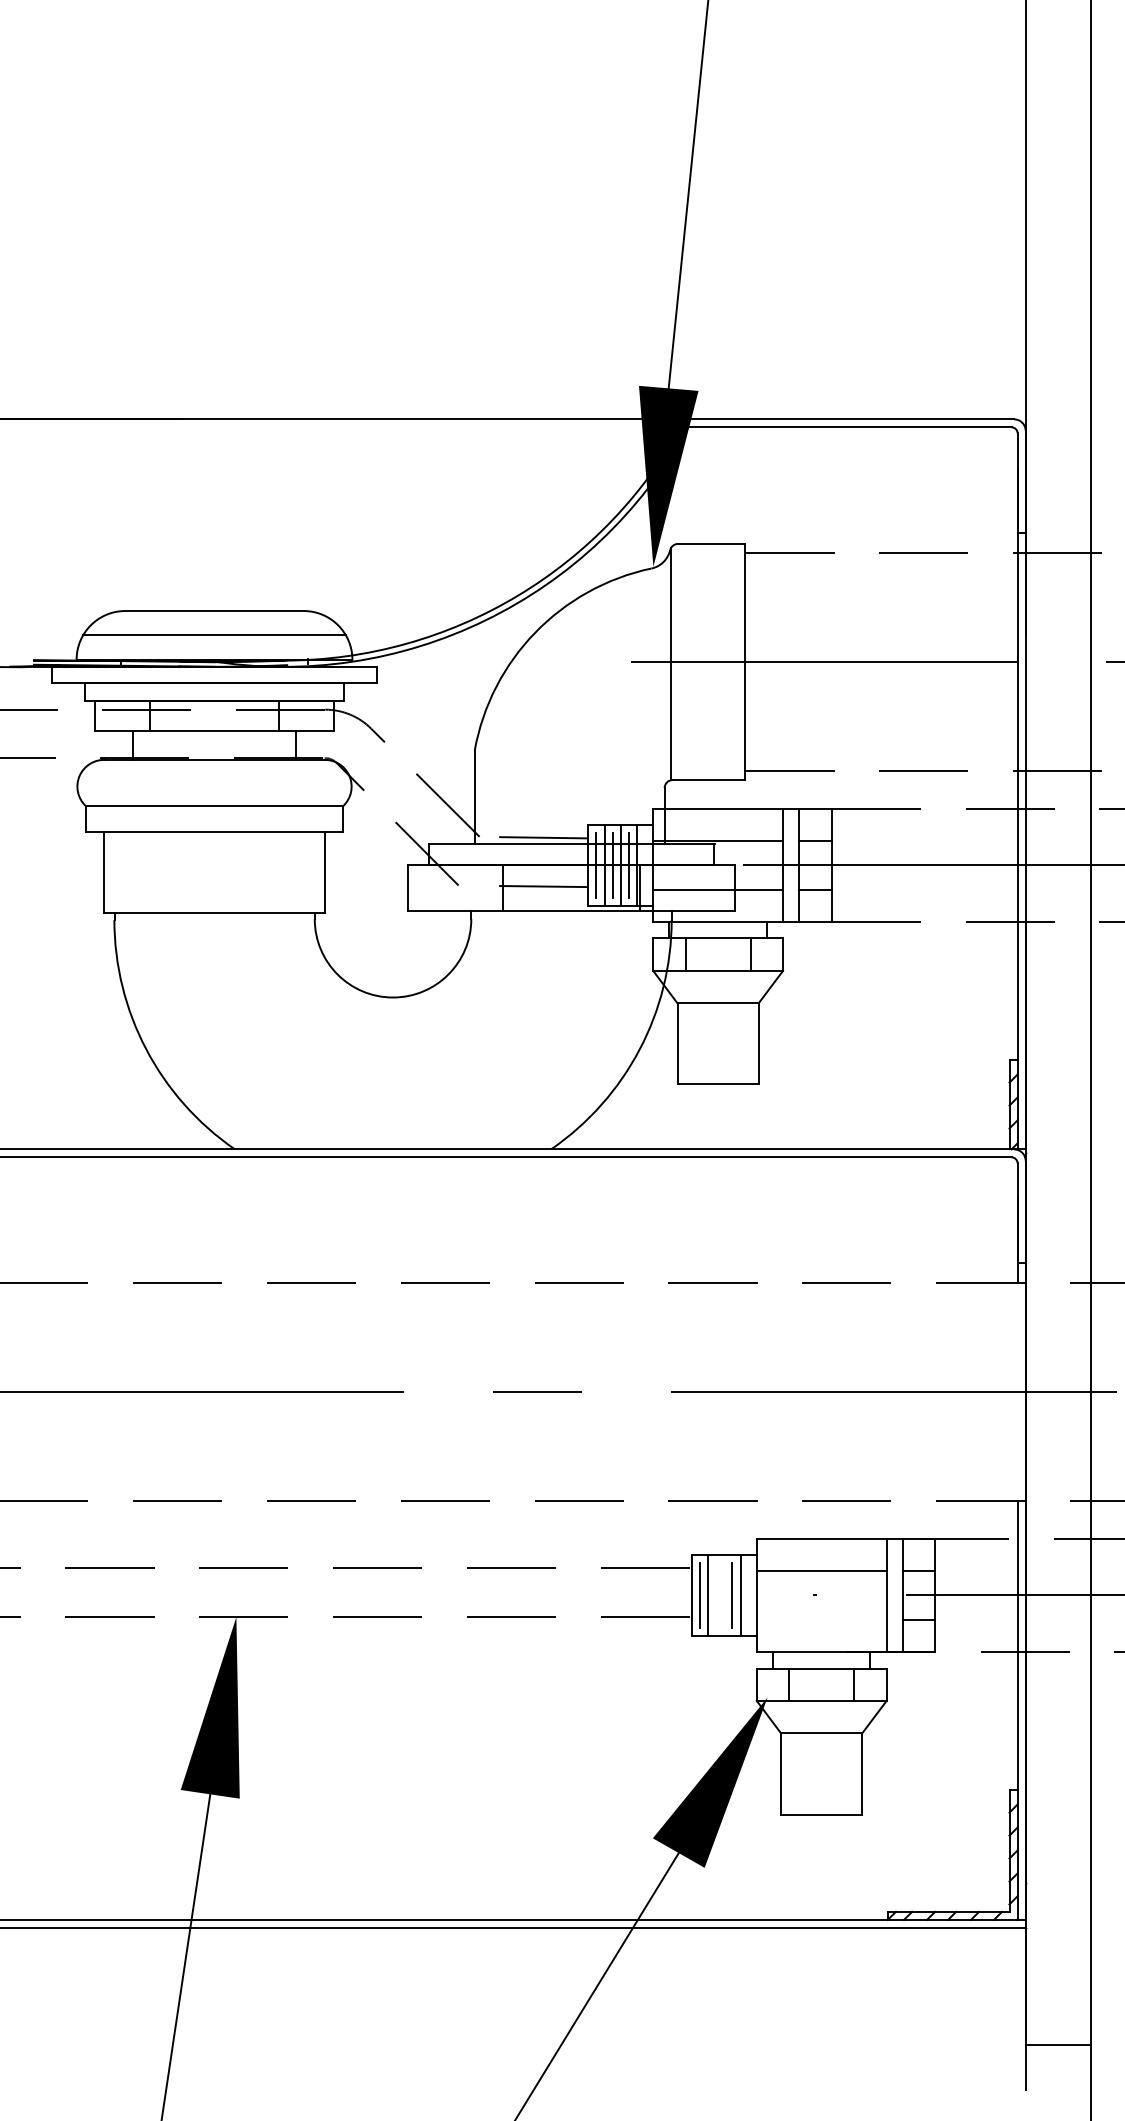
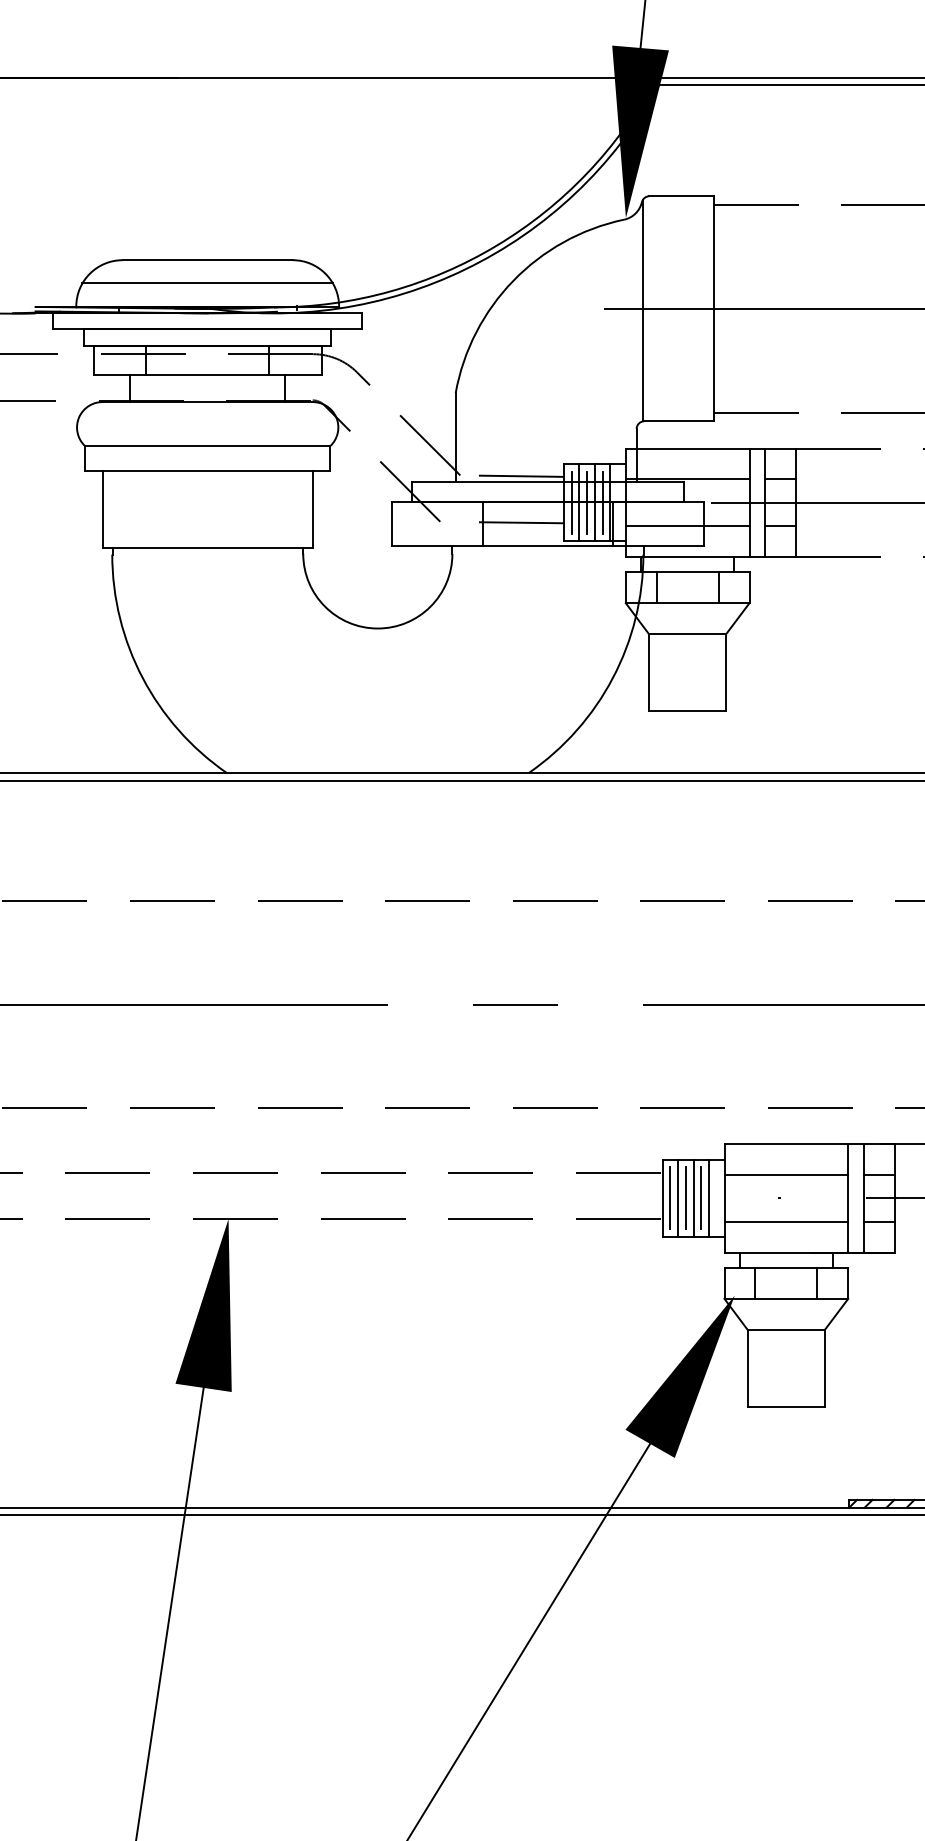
line: (716, 1595) -> (686, 1198), added
line: (724, 1595) -> (693, 1198), added
line: (821, 1619) -> (786, 1221), added

